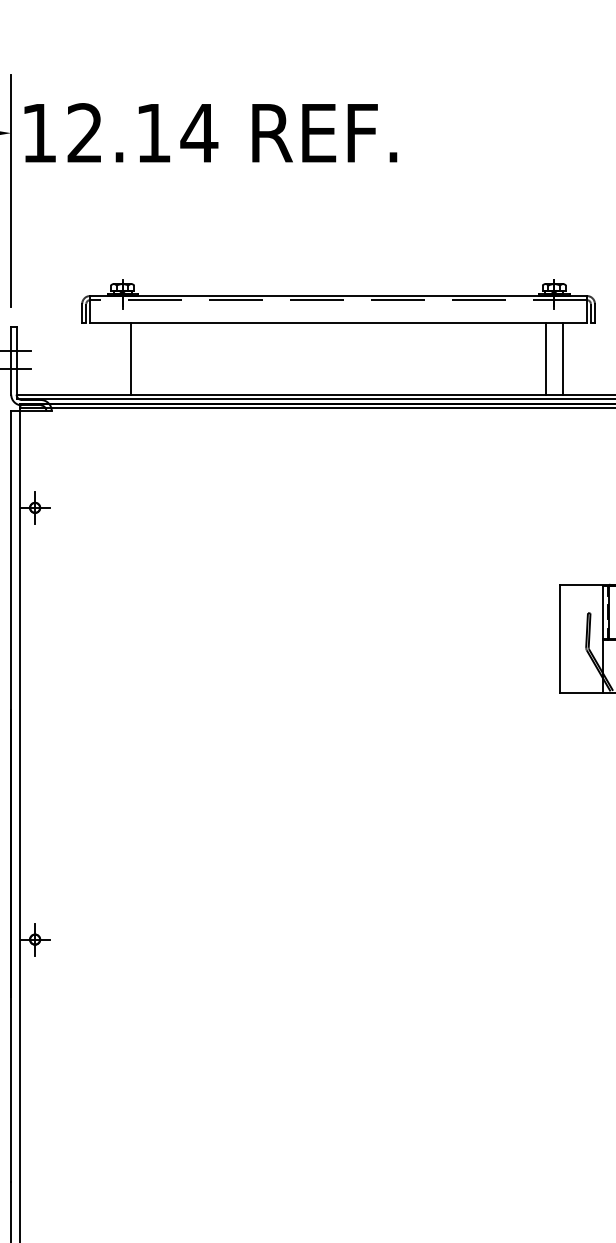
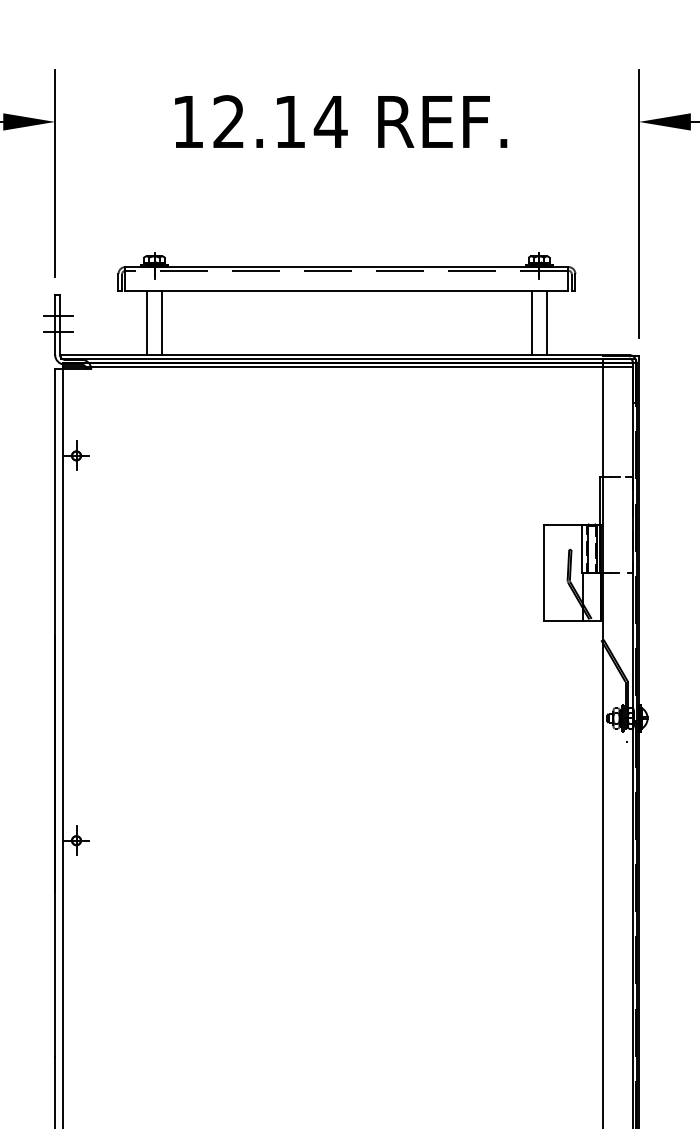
text: (211, 132) -> (341, 121), moved
line: (114, 359) -> (147, 323), added

